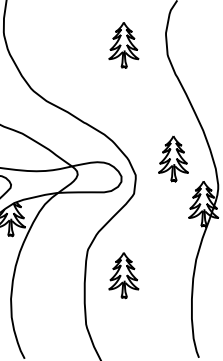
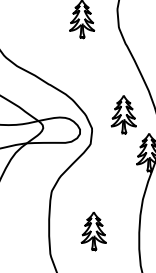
part: (123, 275) -> (93, 231), moved

